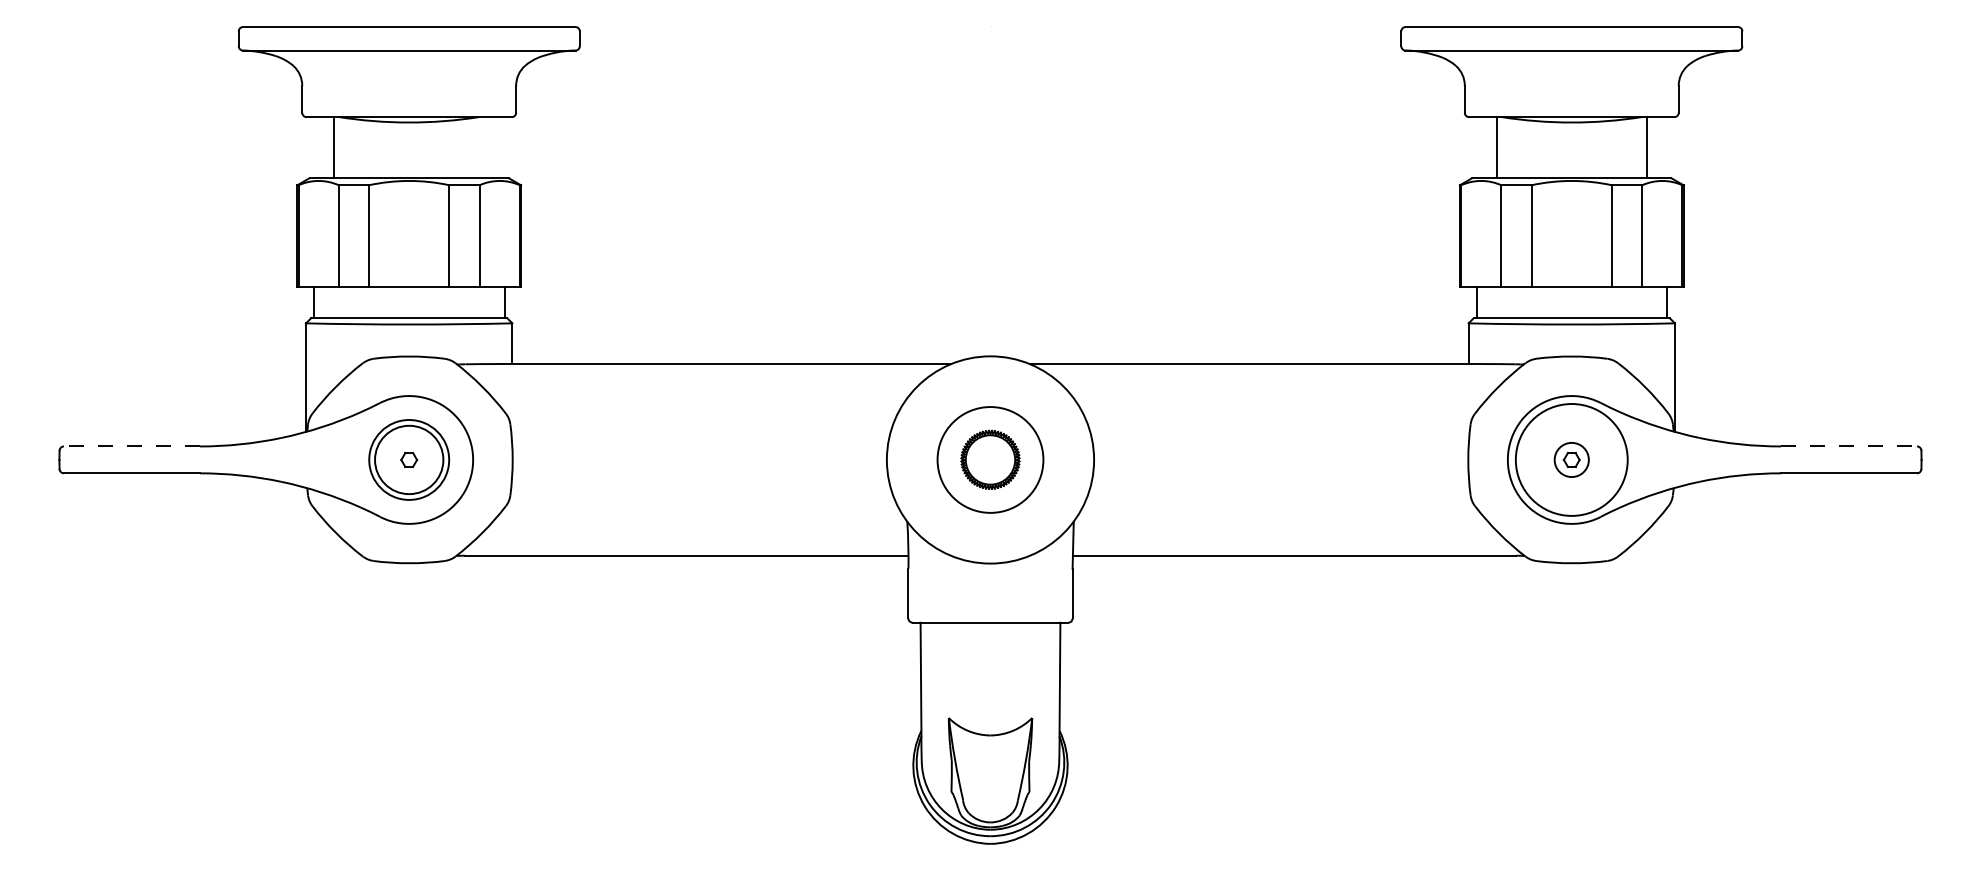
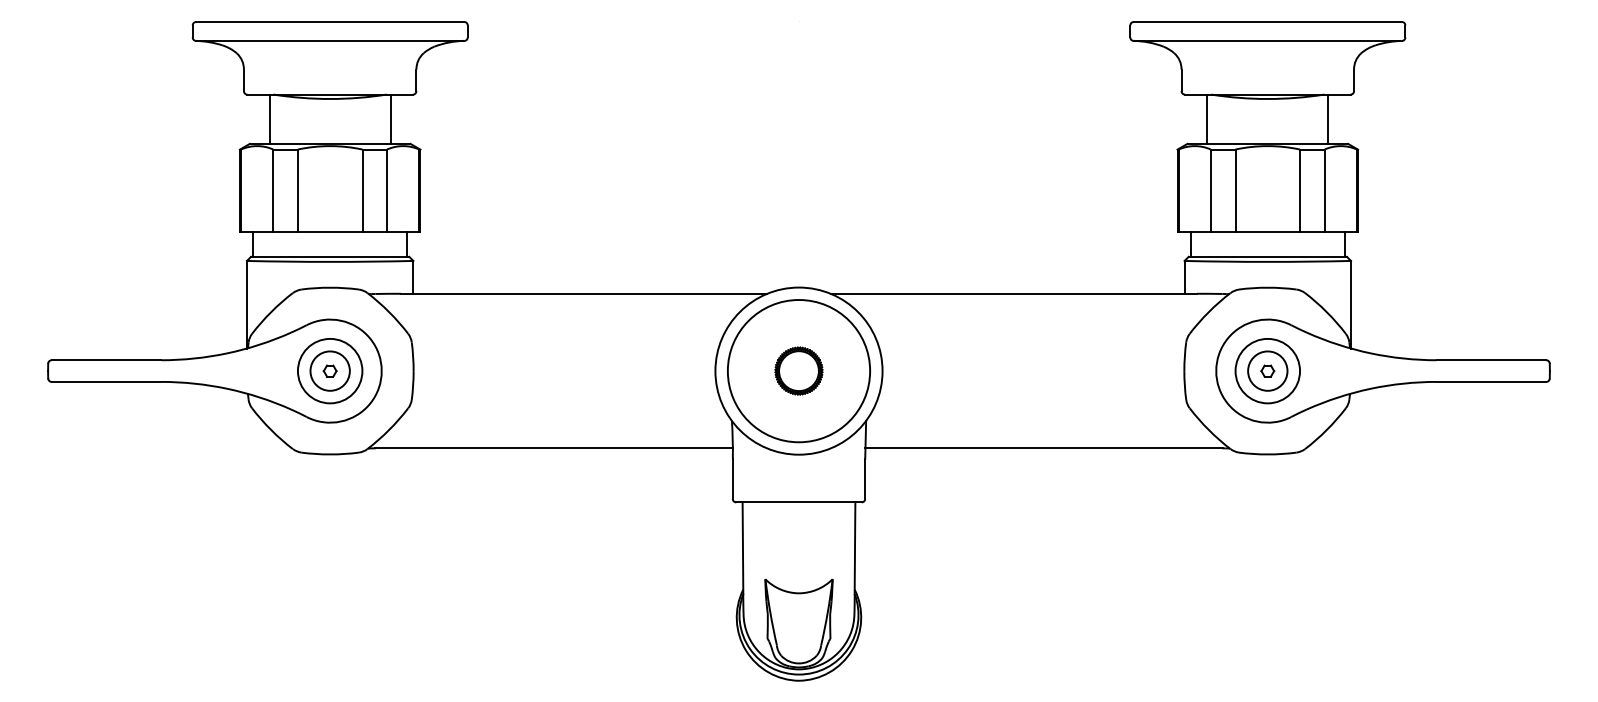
line: (484, 147) -> (390, 119), added
line: (131, 446) -> (106, 360), dashed -> solid
line: (1849, 446) -> (1491, 360), dashed -> solid
circle: (408, 459) -> (329, 370), size x0.71
circle: (990, 459) -> (799, 370), size x1.67
circle: (1571, 459) -> (1267, 370), size x0.71
circle: (1571, 459) -> (1267, 370), size x1.43

